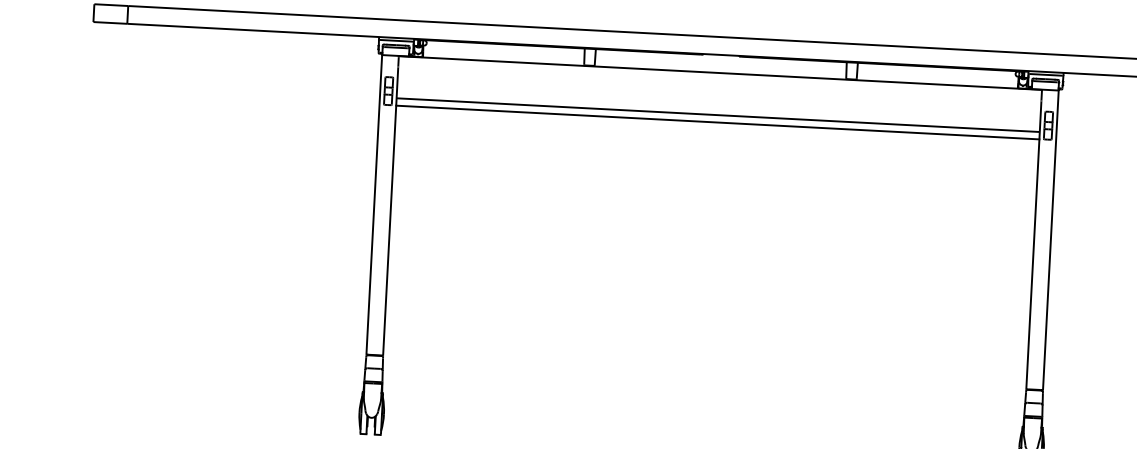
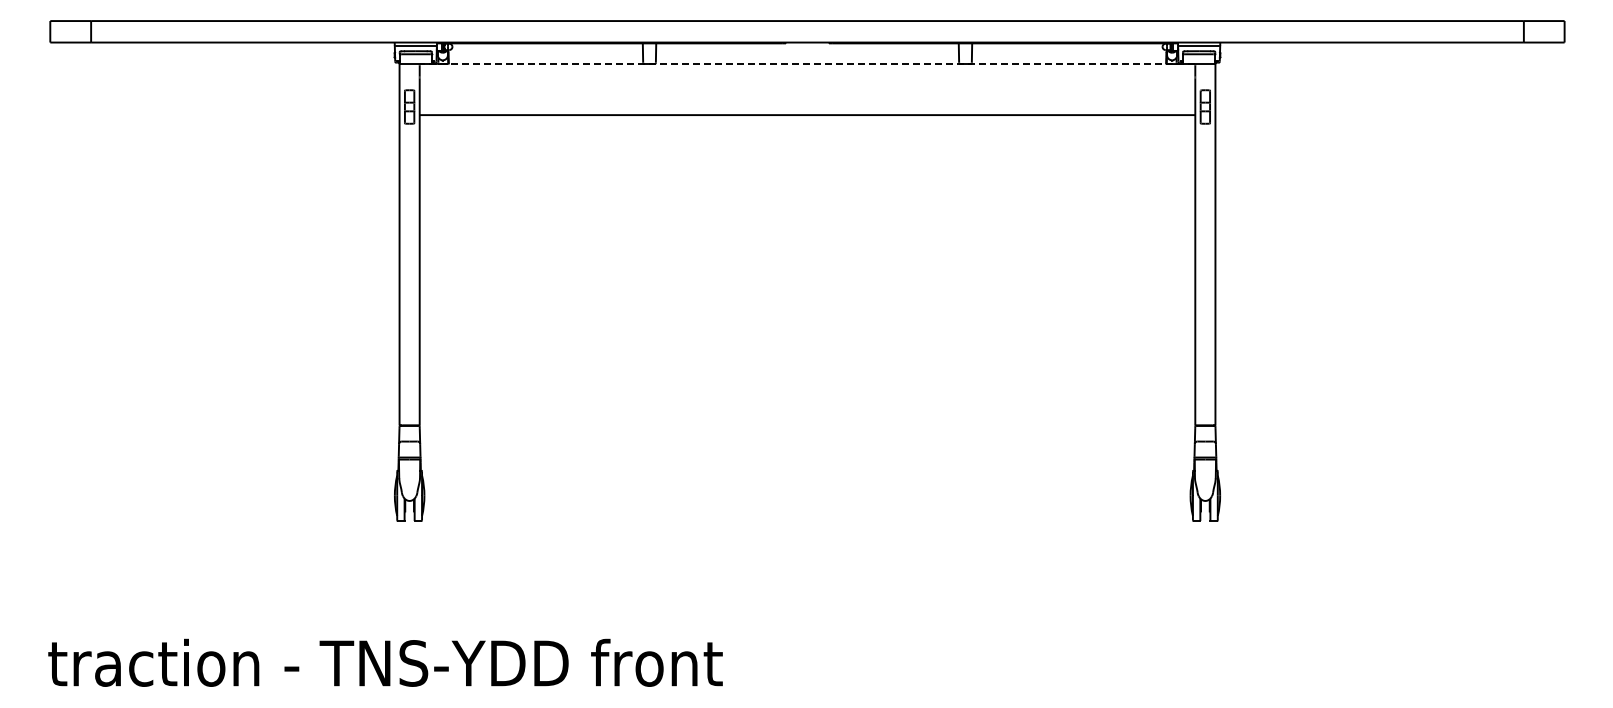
line: (720, 73) -> (807, 64), solid -> dashed
line: (717, 122) -> (807, 124), removed

